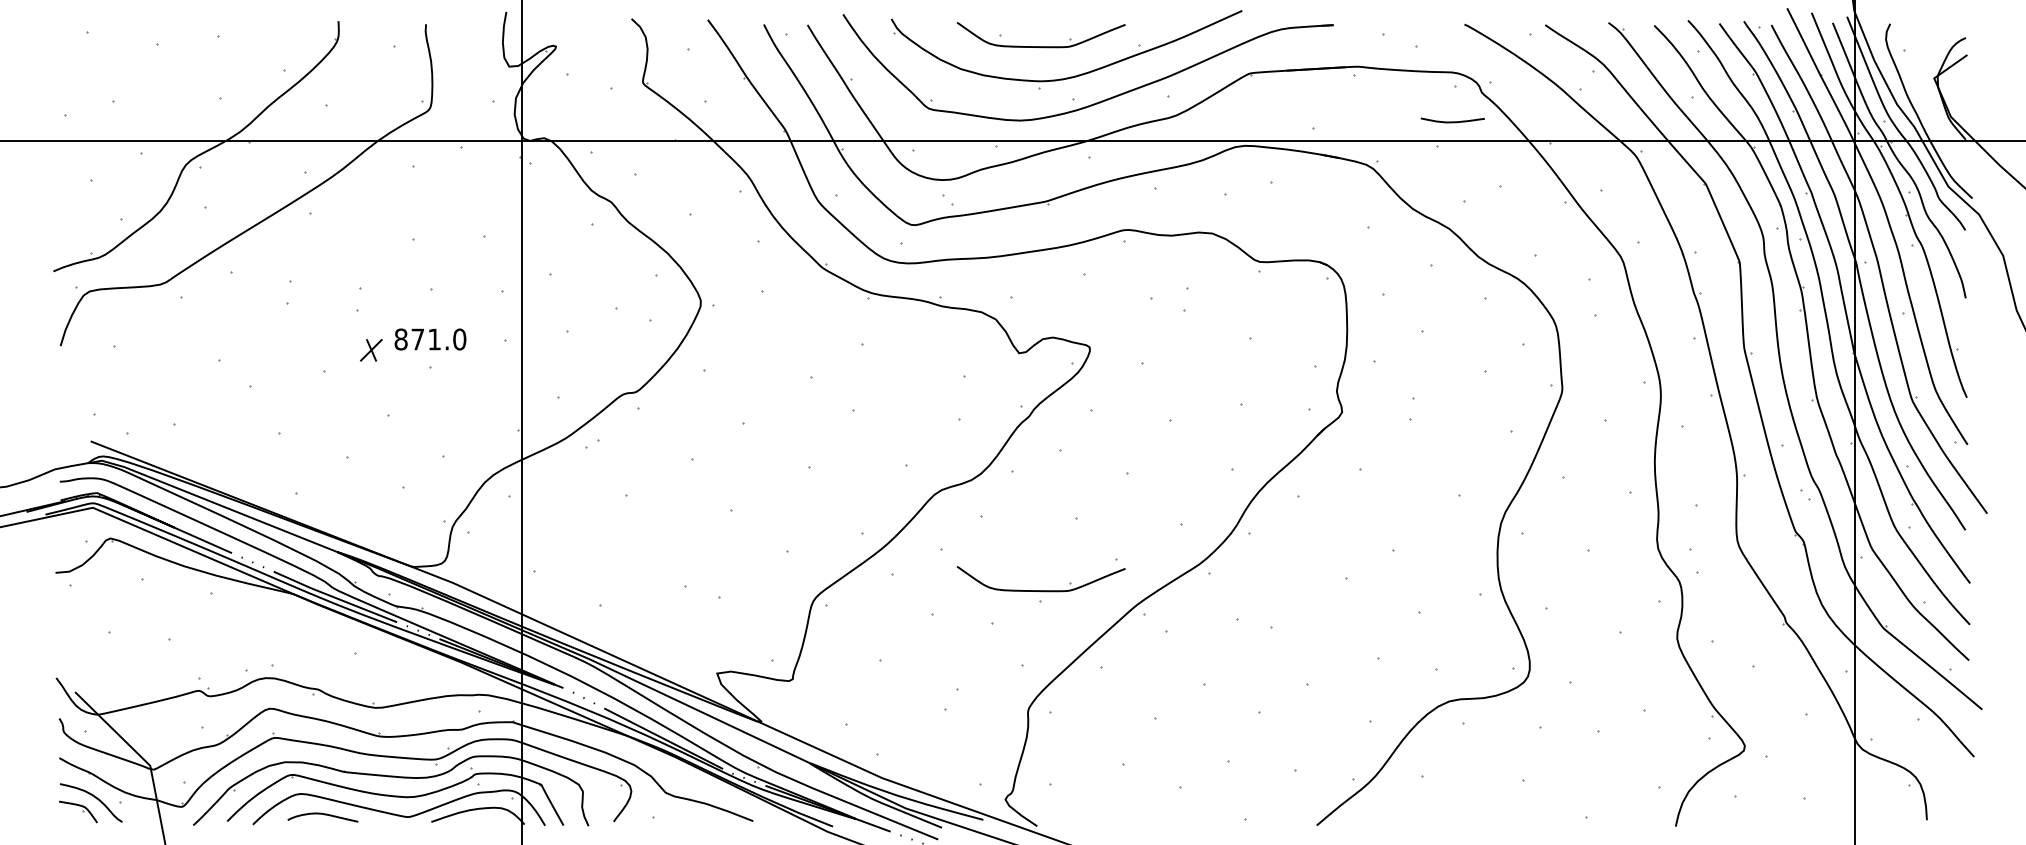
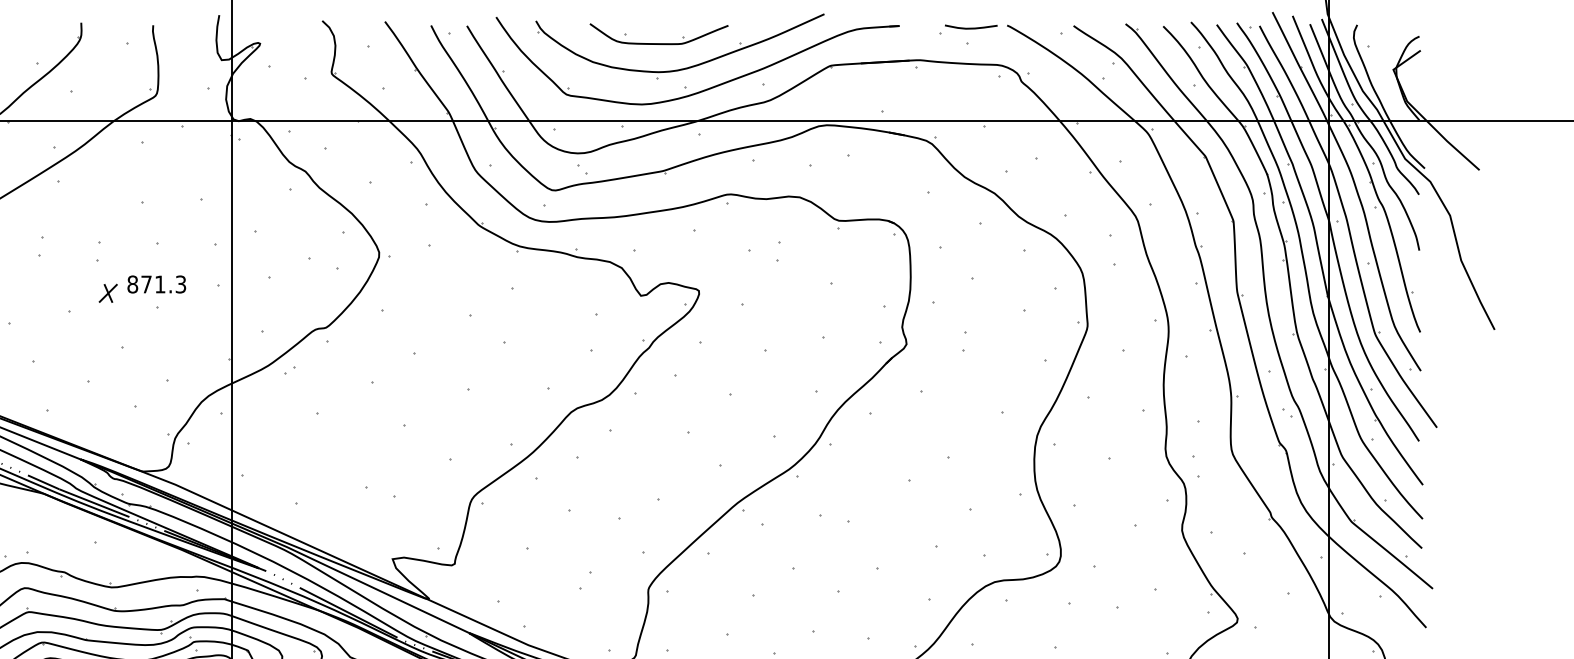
curve: (1452, 121) -> (970, 27), moved
text: (459, 339) -> (180, 284), 871.0 -> 871.3
part: (1040, 590) -> (658, 490), removed

